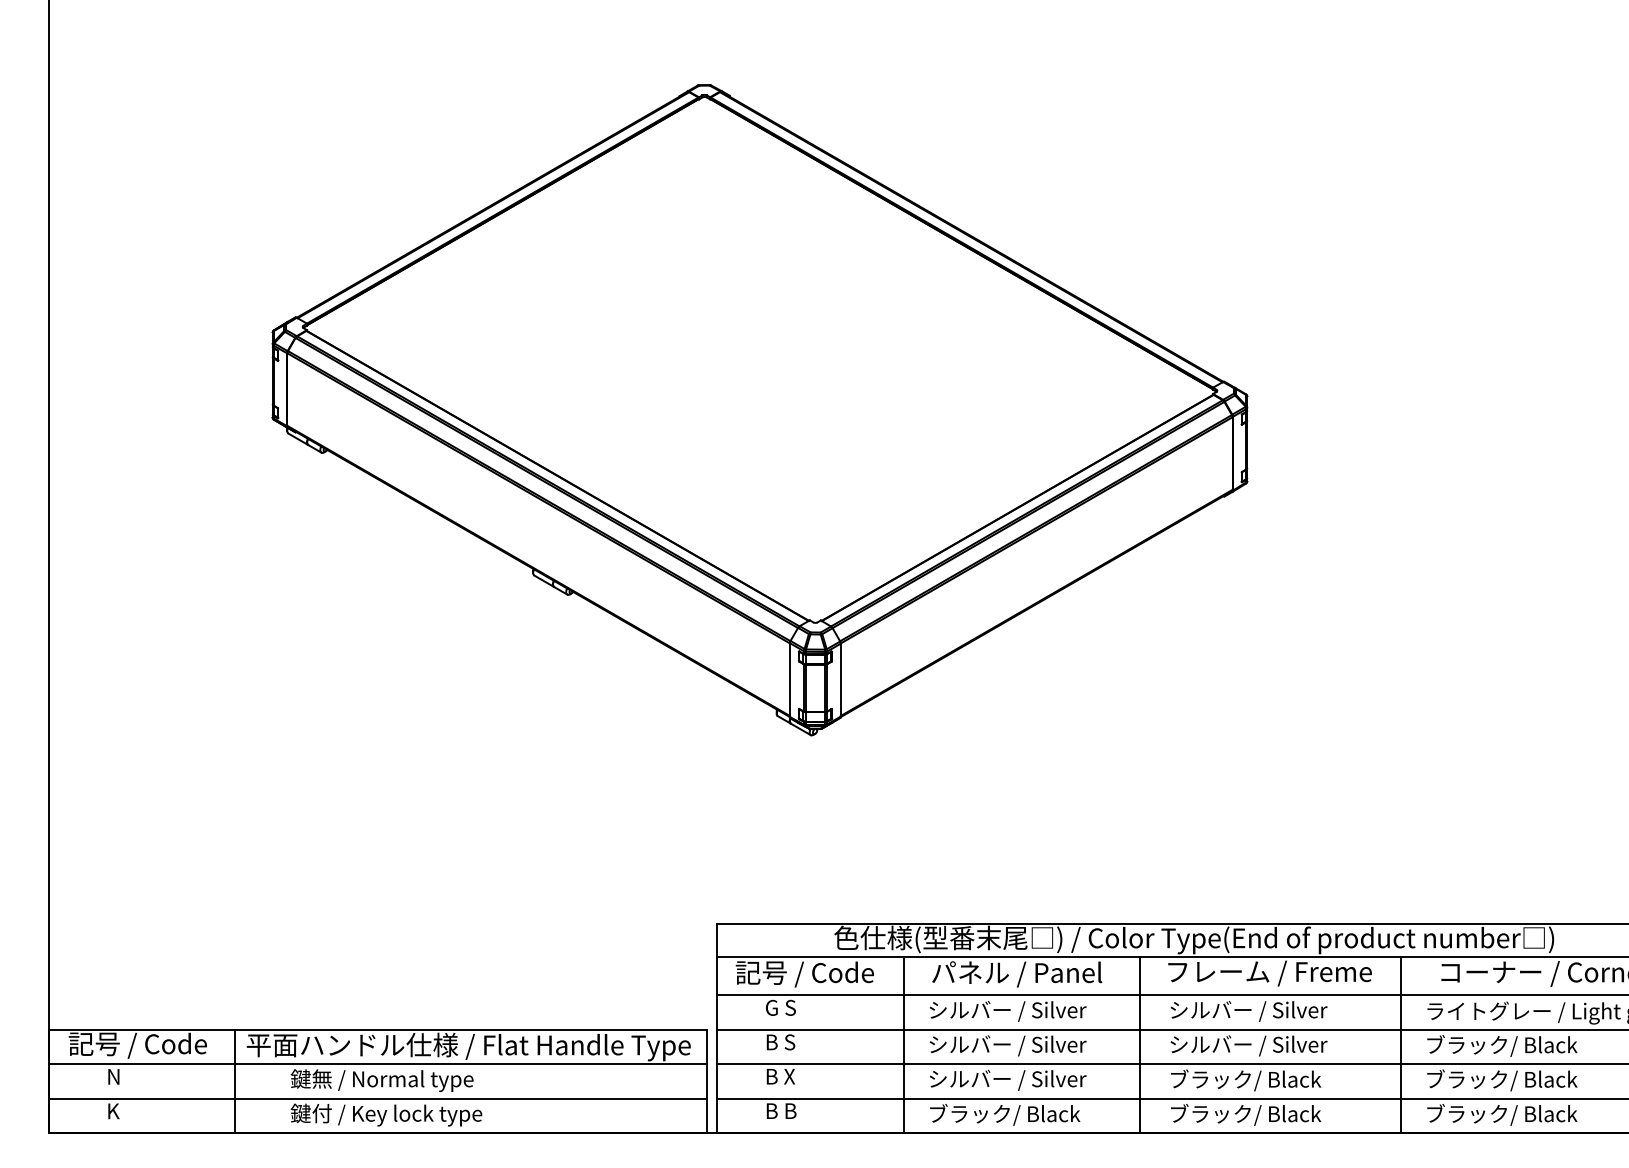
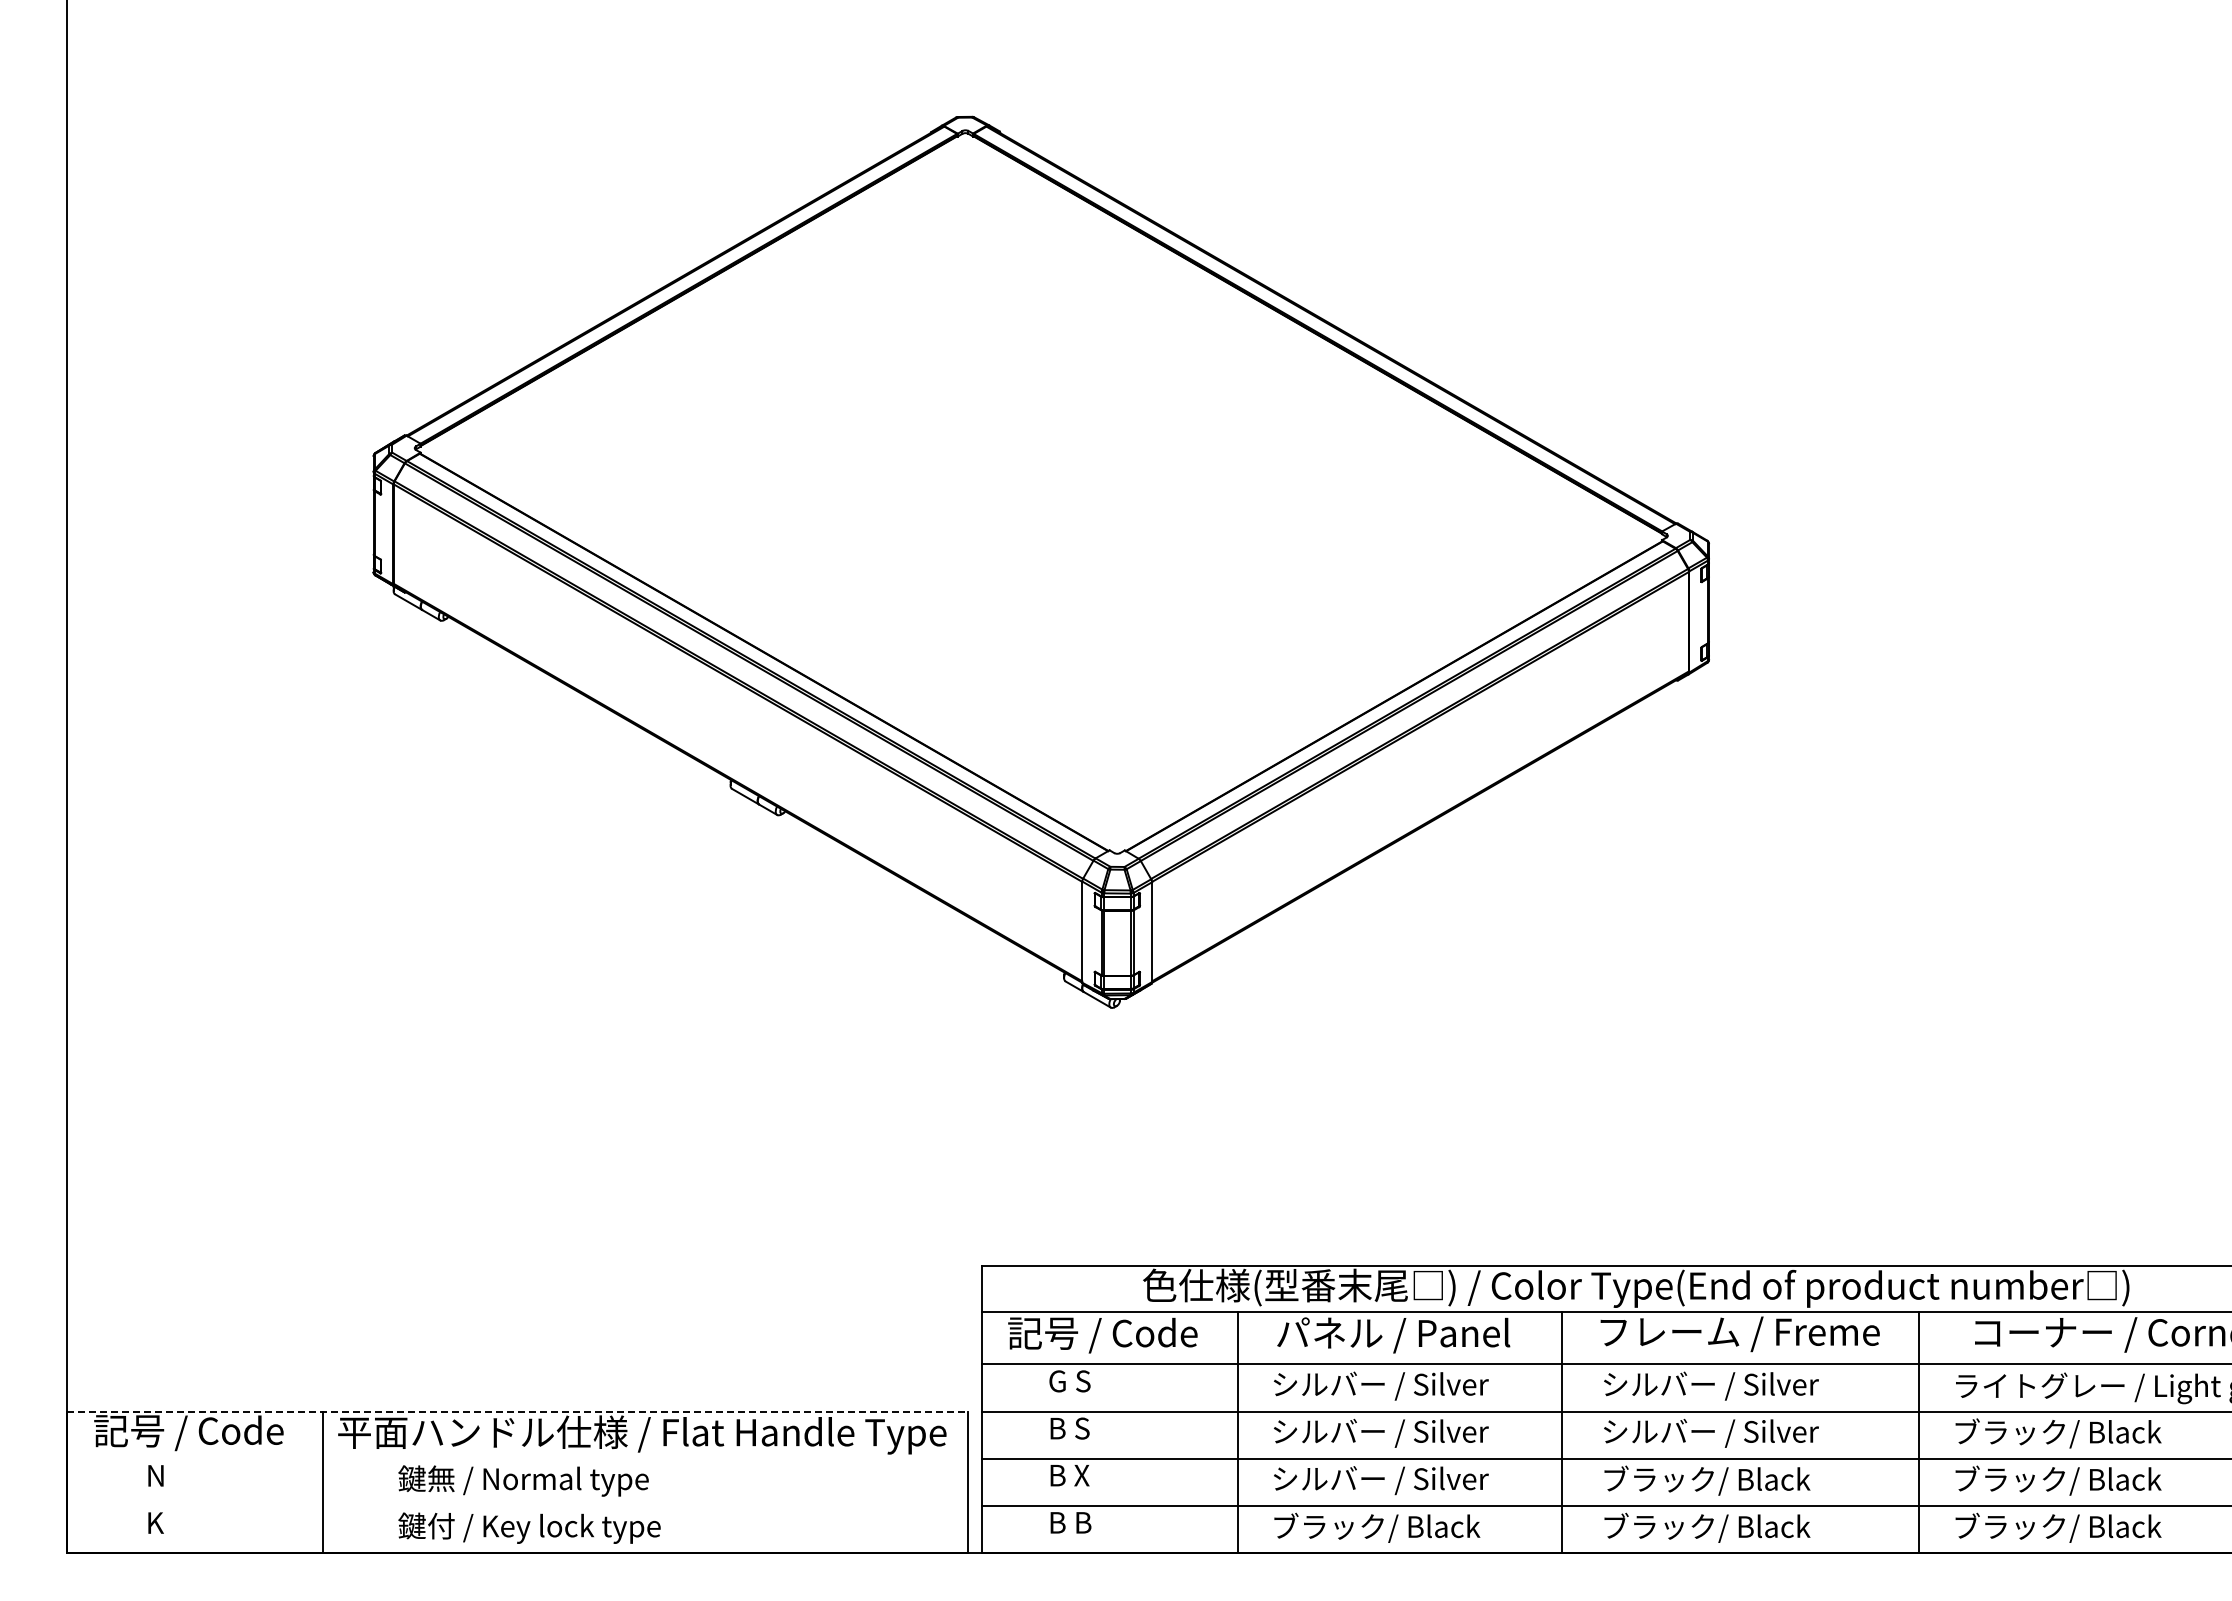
line: (377, 1029) -> (517, 1411), solid -> dashed
line: (377, 1064) -> (517, 1458), removed
line: (377, 1098) -> (517, 1505), removed

